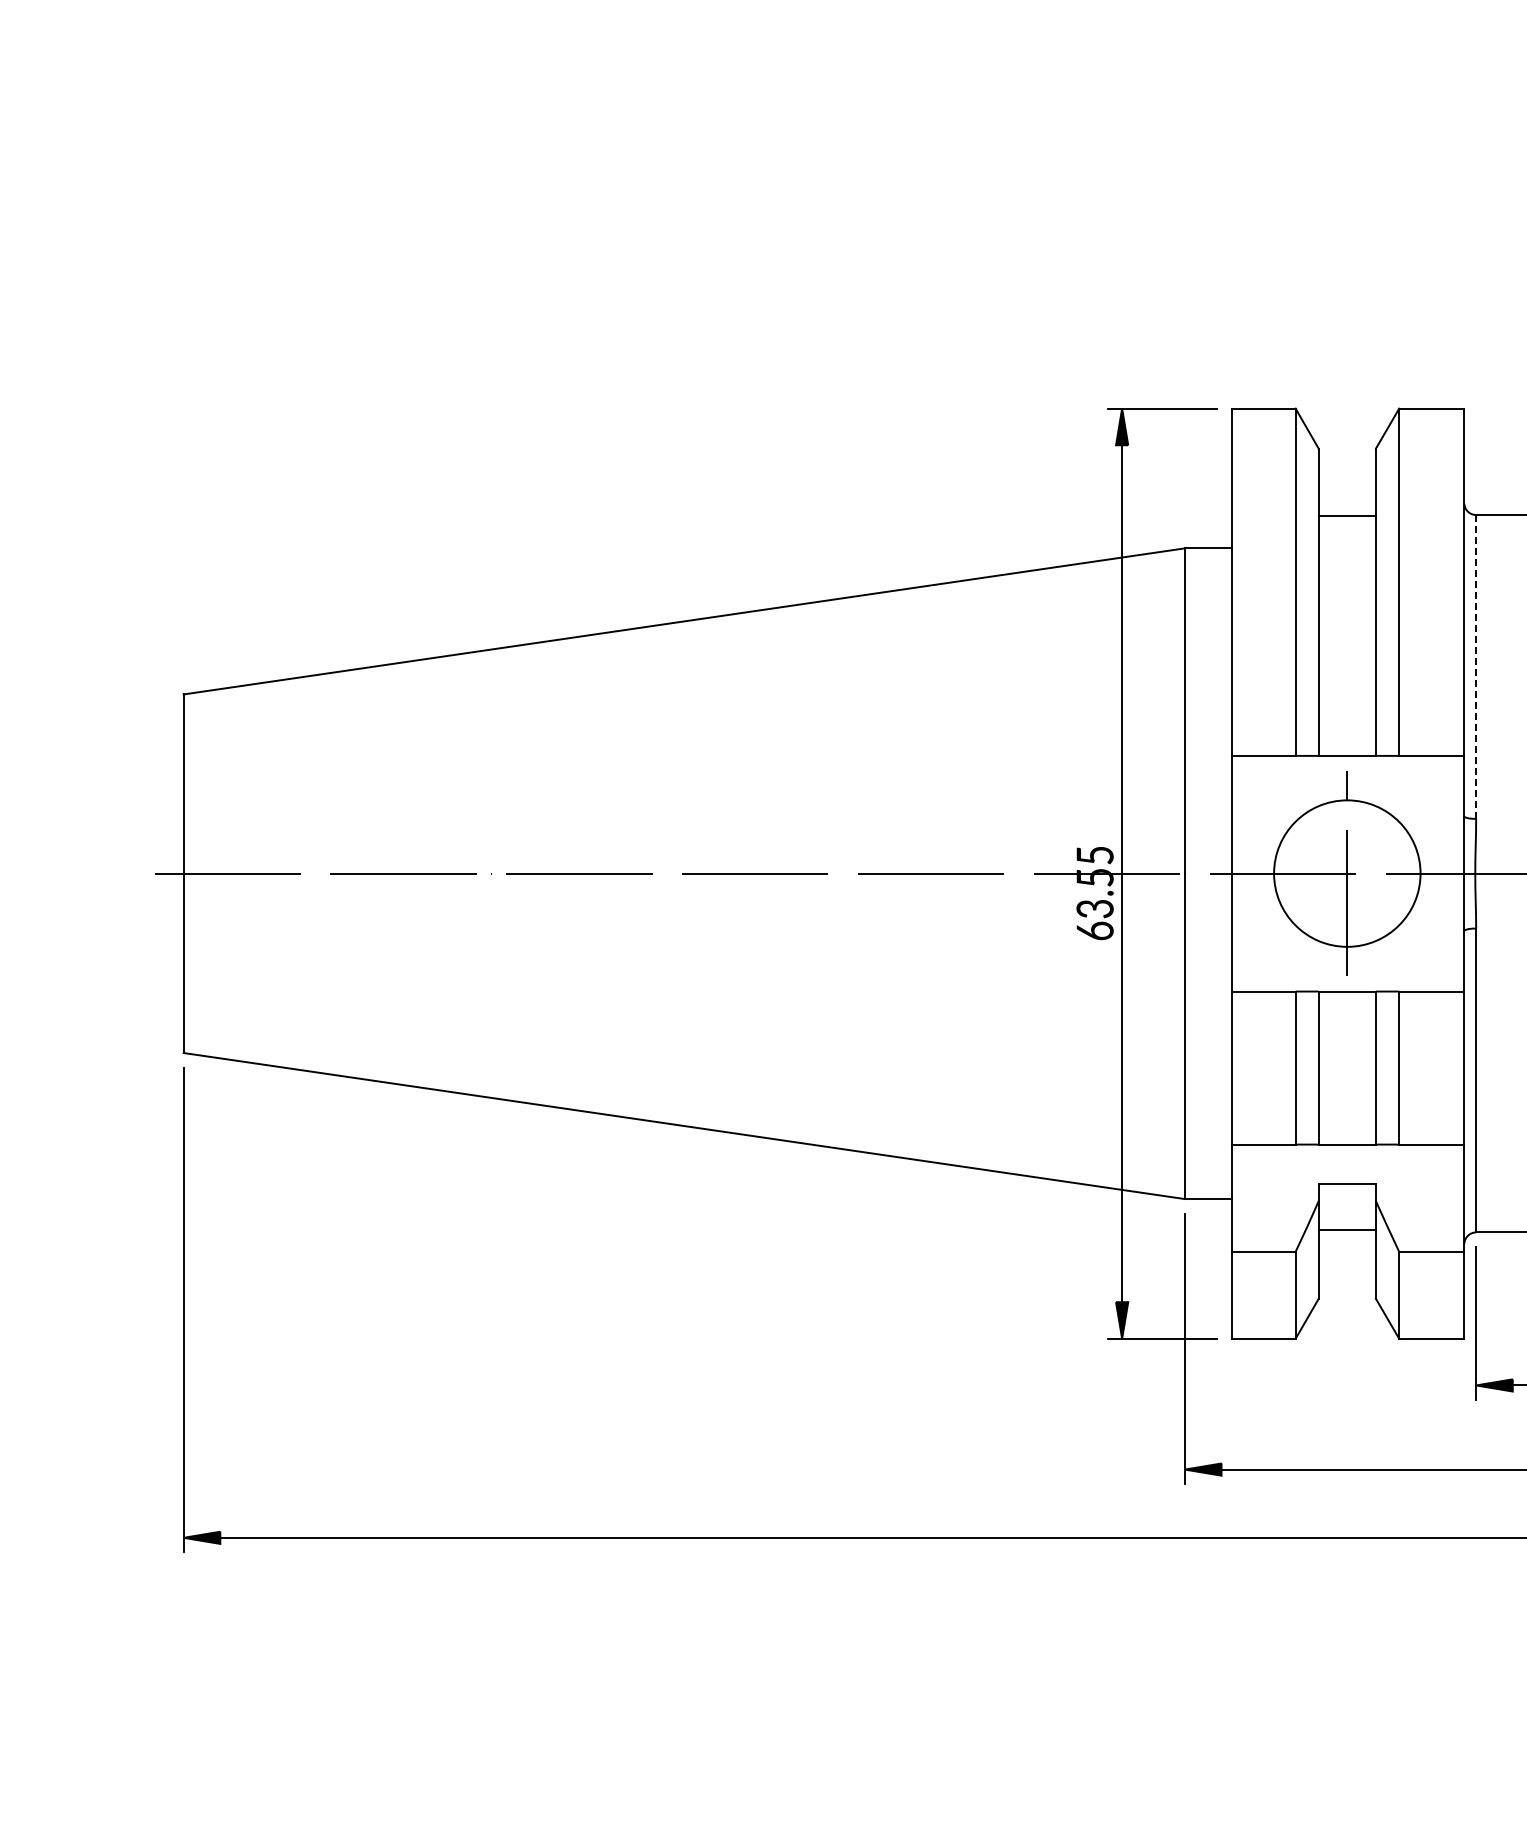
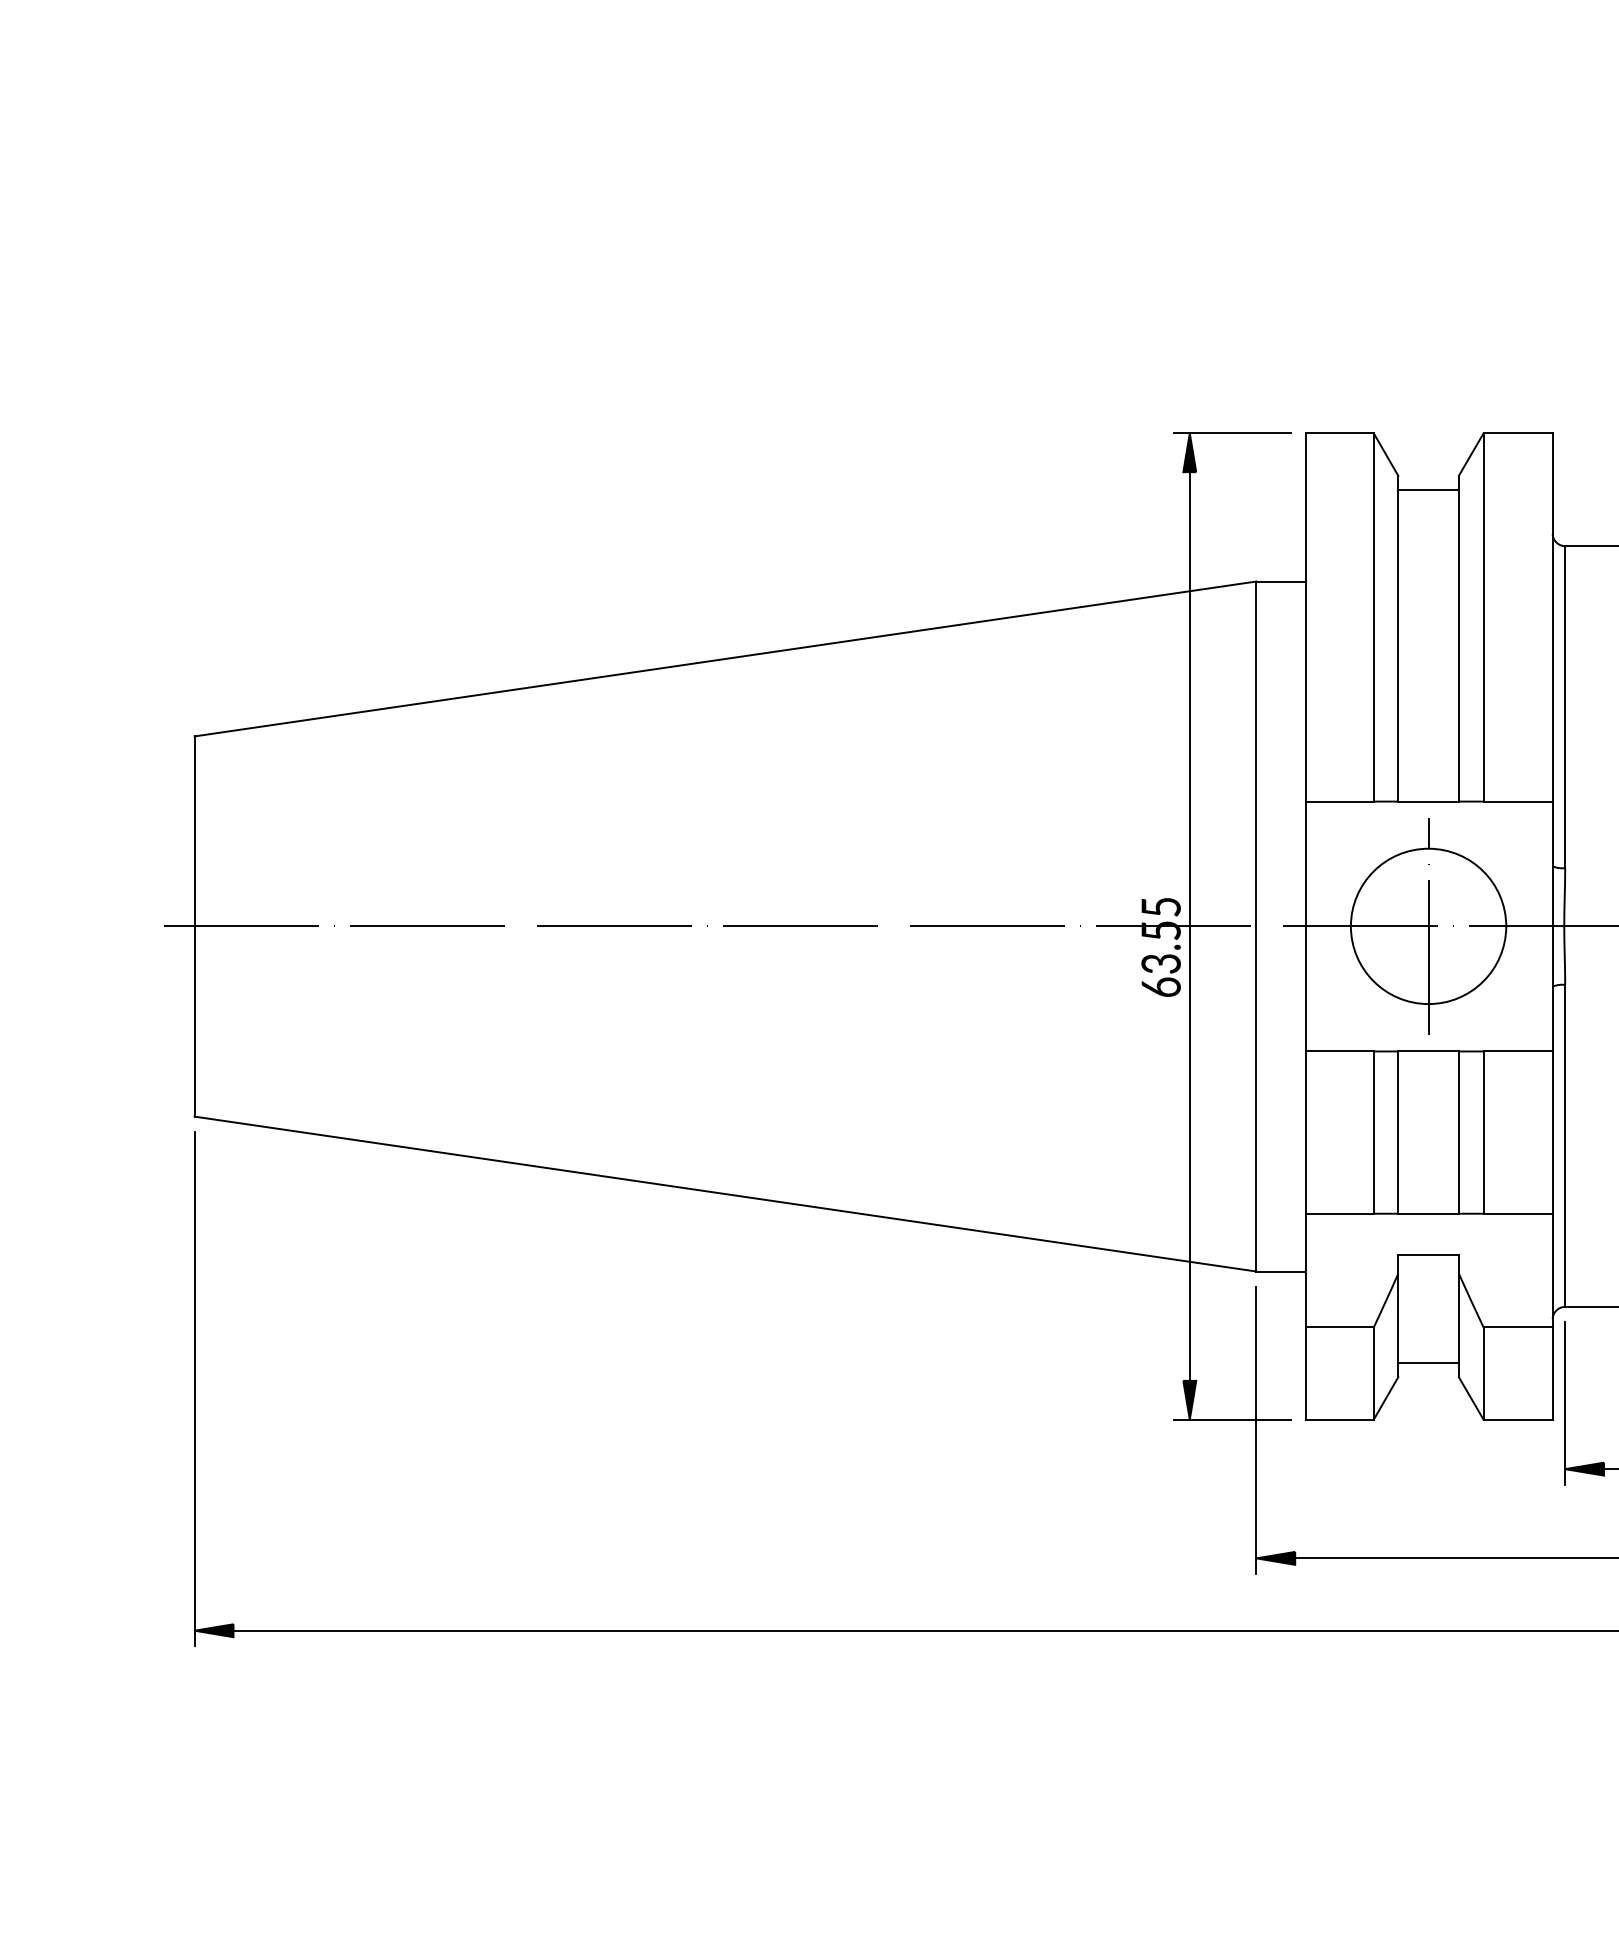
line: (1346, 516) -> (1427, 490), moved
line: (1476, 666) -> (1565, 706), dashed -> solid
line: (1346, 1230) -> (1427, 1363), moved

